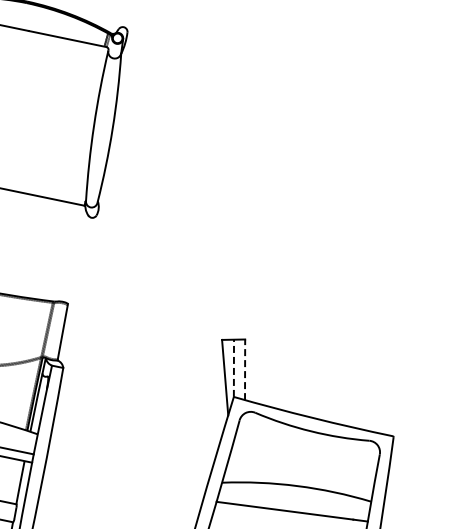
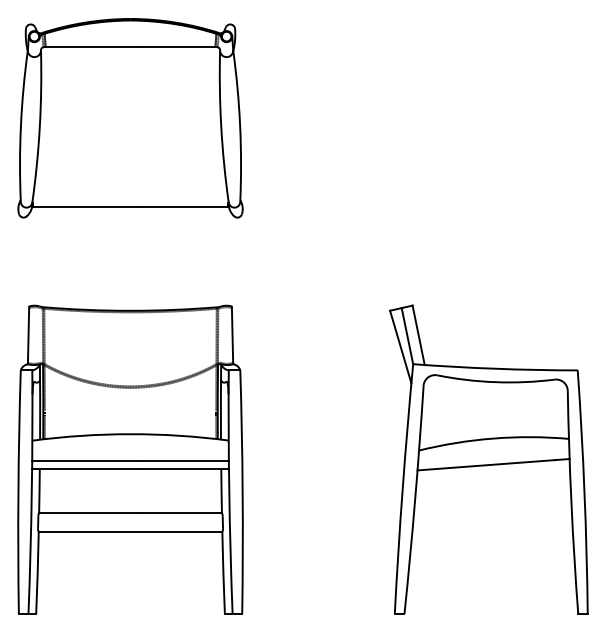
line: (233, 368) -> (407, 336), dashed -> solid
line: (245, 368) -> (418, 334), dashed -> solid

